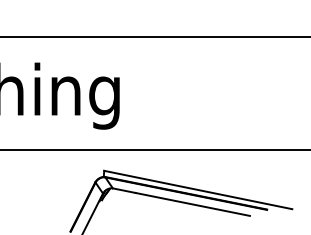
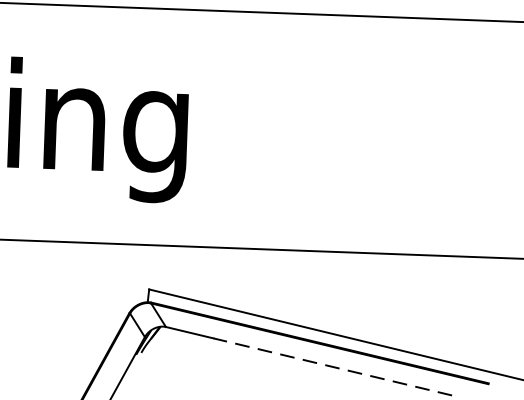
line: (192, 204) -> (332, 367), solid -> dashed

